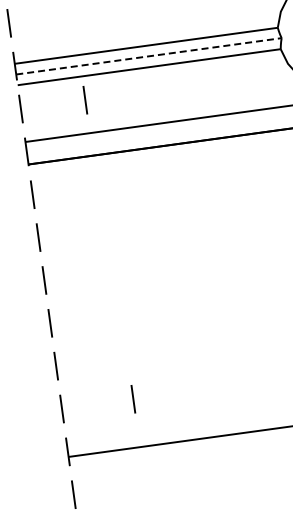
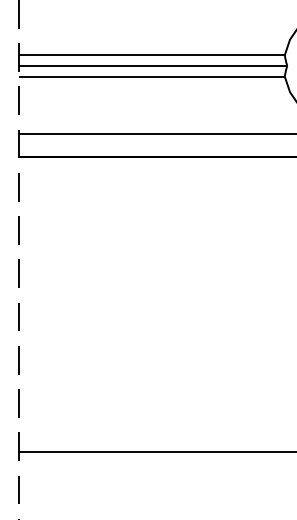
line: (149, 55) -> (153, 65), dashed -> solid
line: (84, 100) -> (83, 100), removed
line: (132, 399) -> (90, 403), removed

